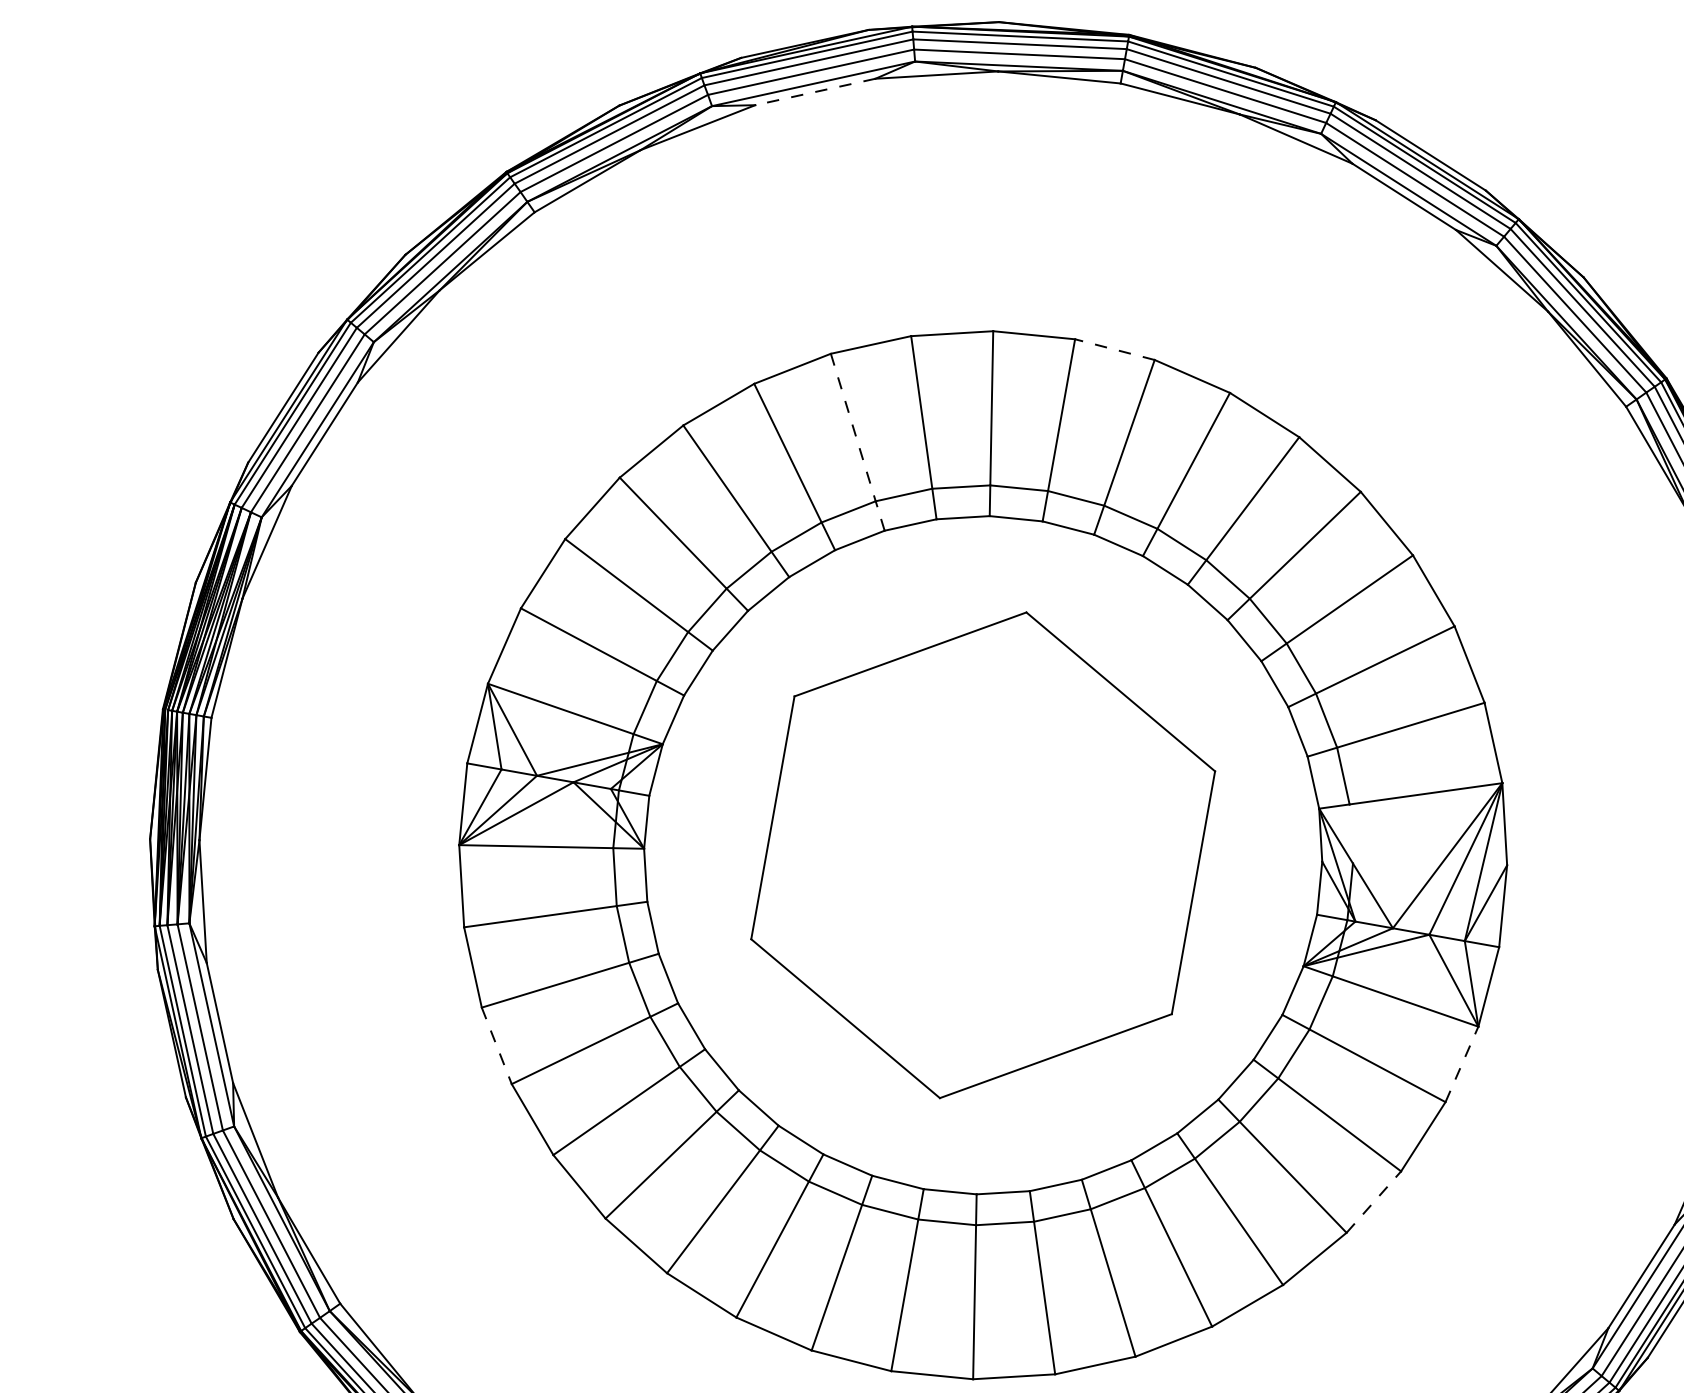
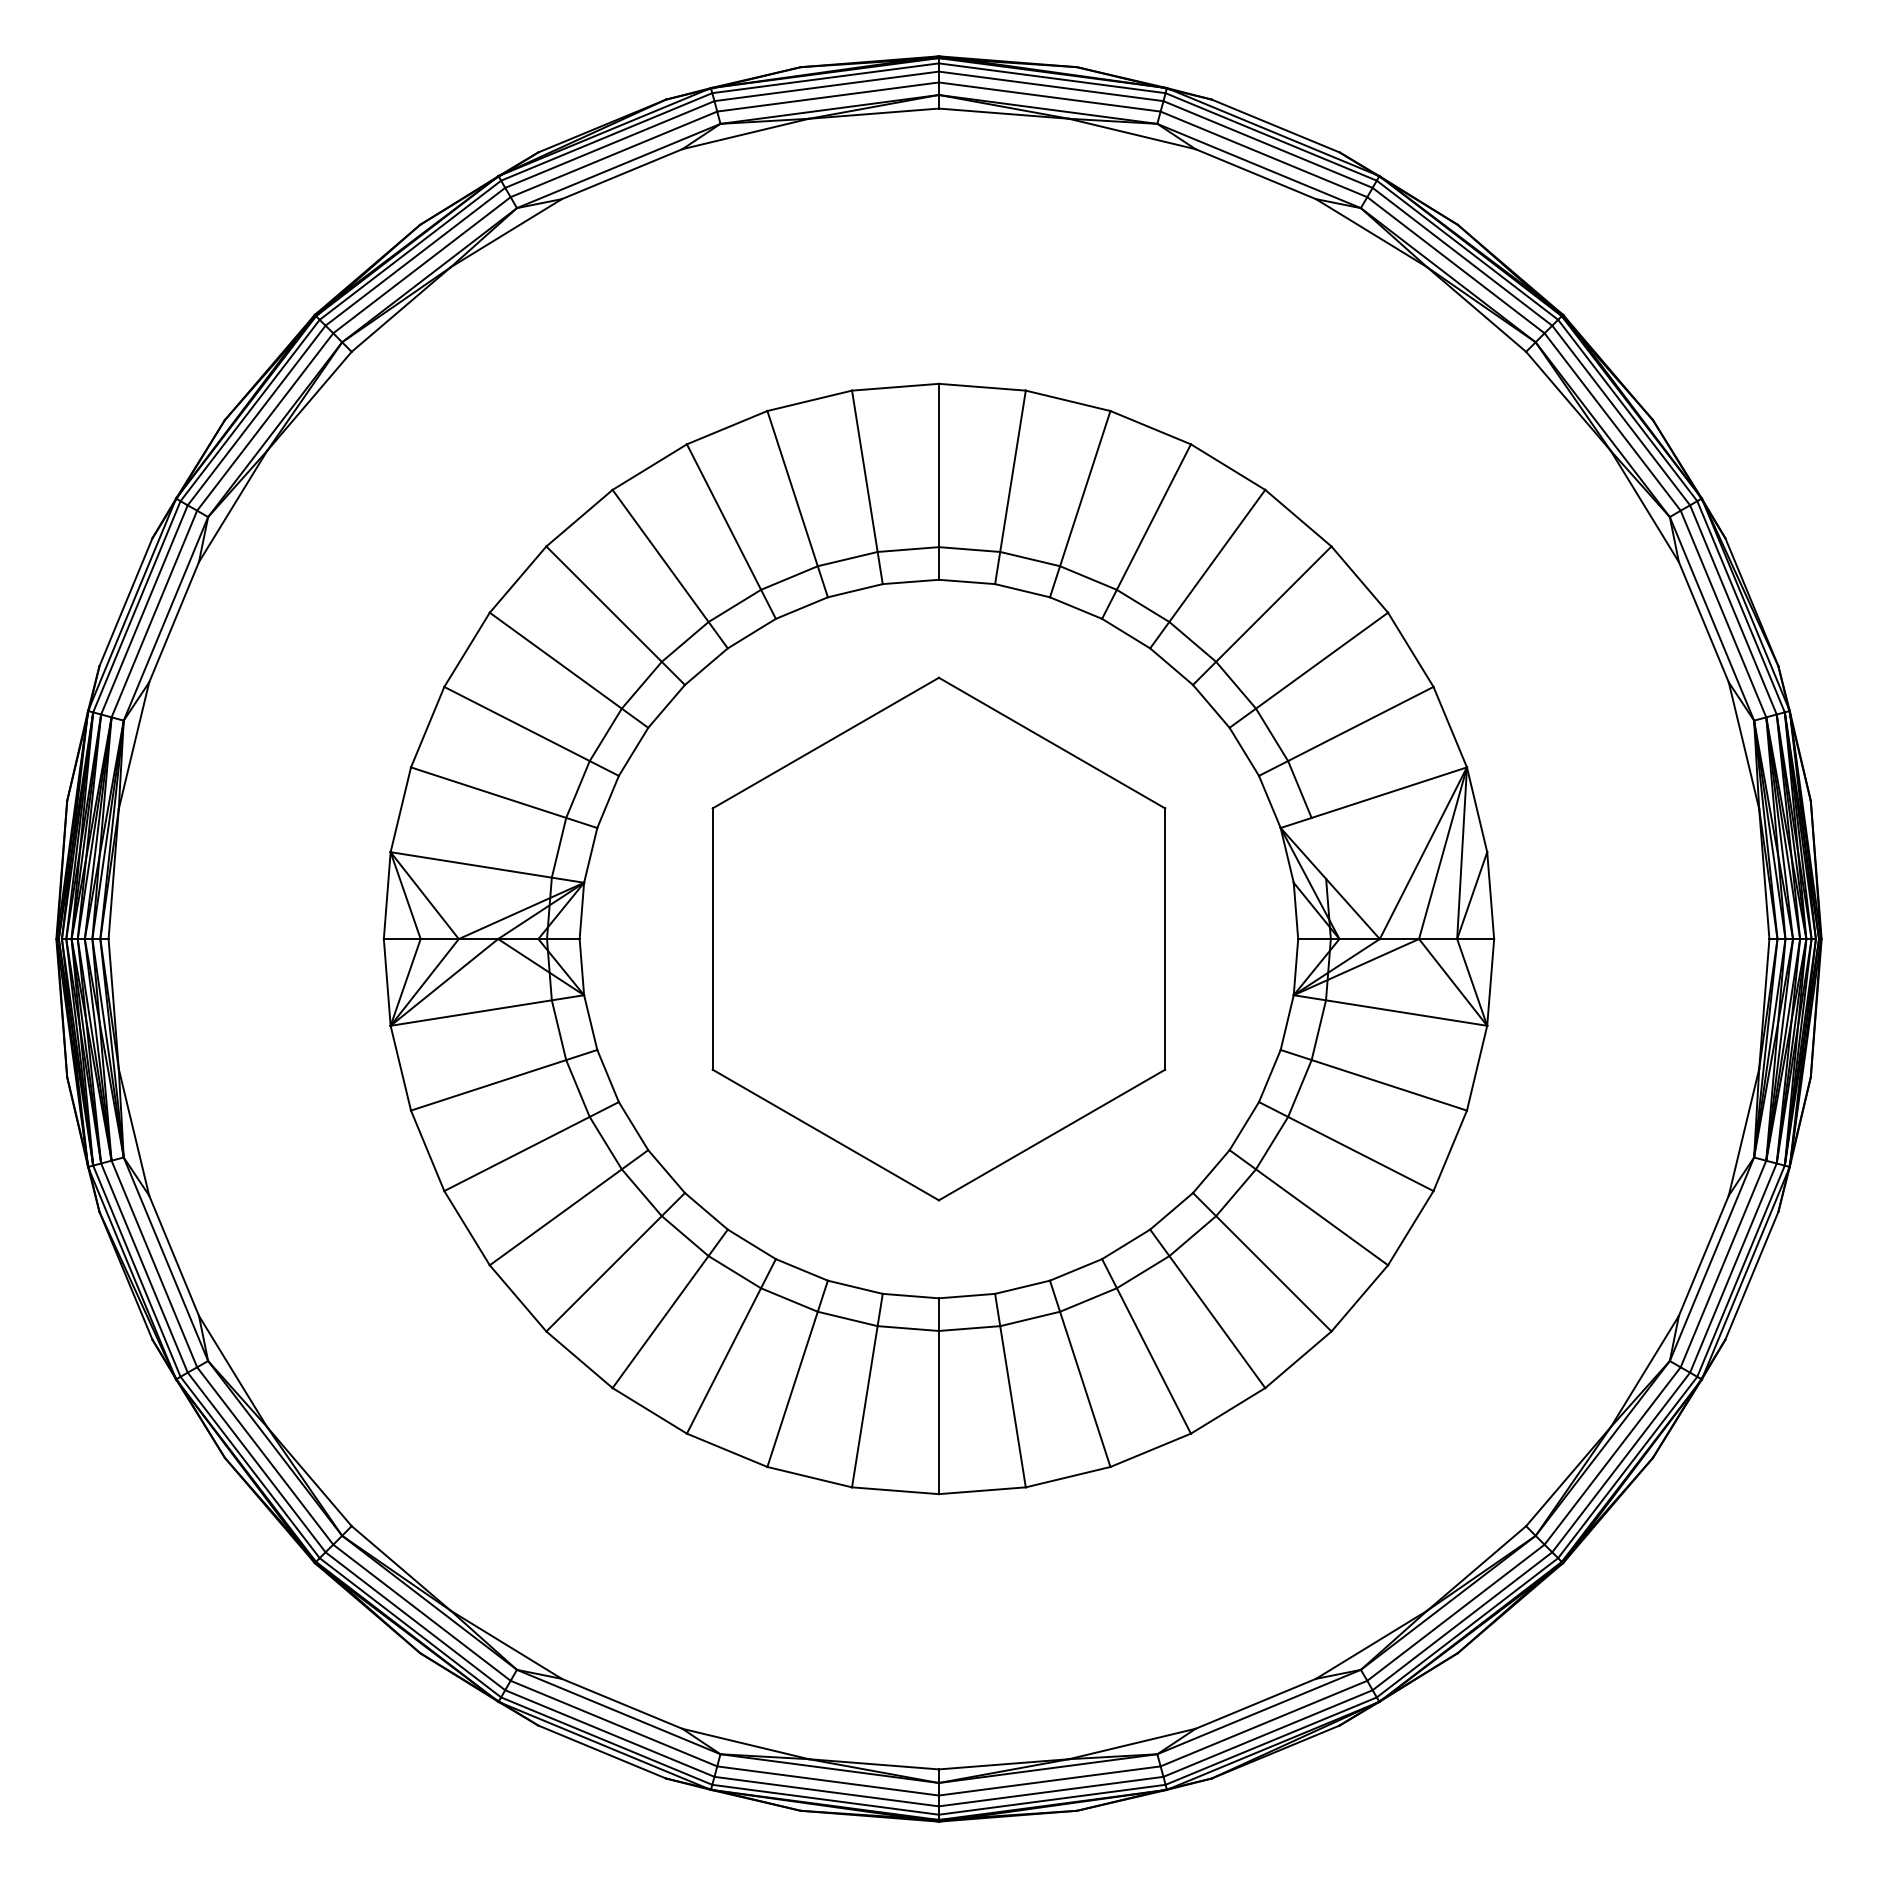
line: (814, 92) -> (621, 174), dashed -> solid
line: (1114, 349) -> (982, 387), dashed -> solid
line: (857, 442) -> (731, 531), dashed -> solid
line: (497, 1046) -> (467, 1228), dashed -> solid
line: (1462, 1064) -> (1477, 1068), dashed -> solid
line: (1373, 1202) -> (1410, 1228), dashed -> solid

